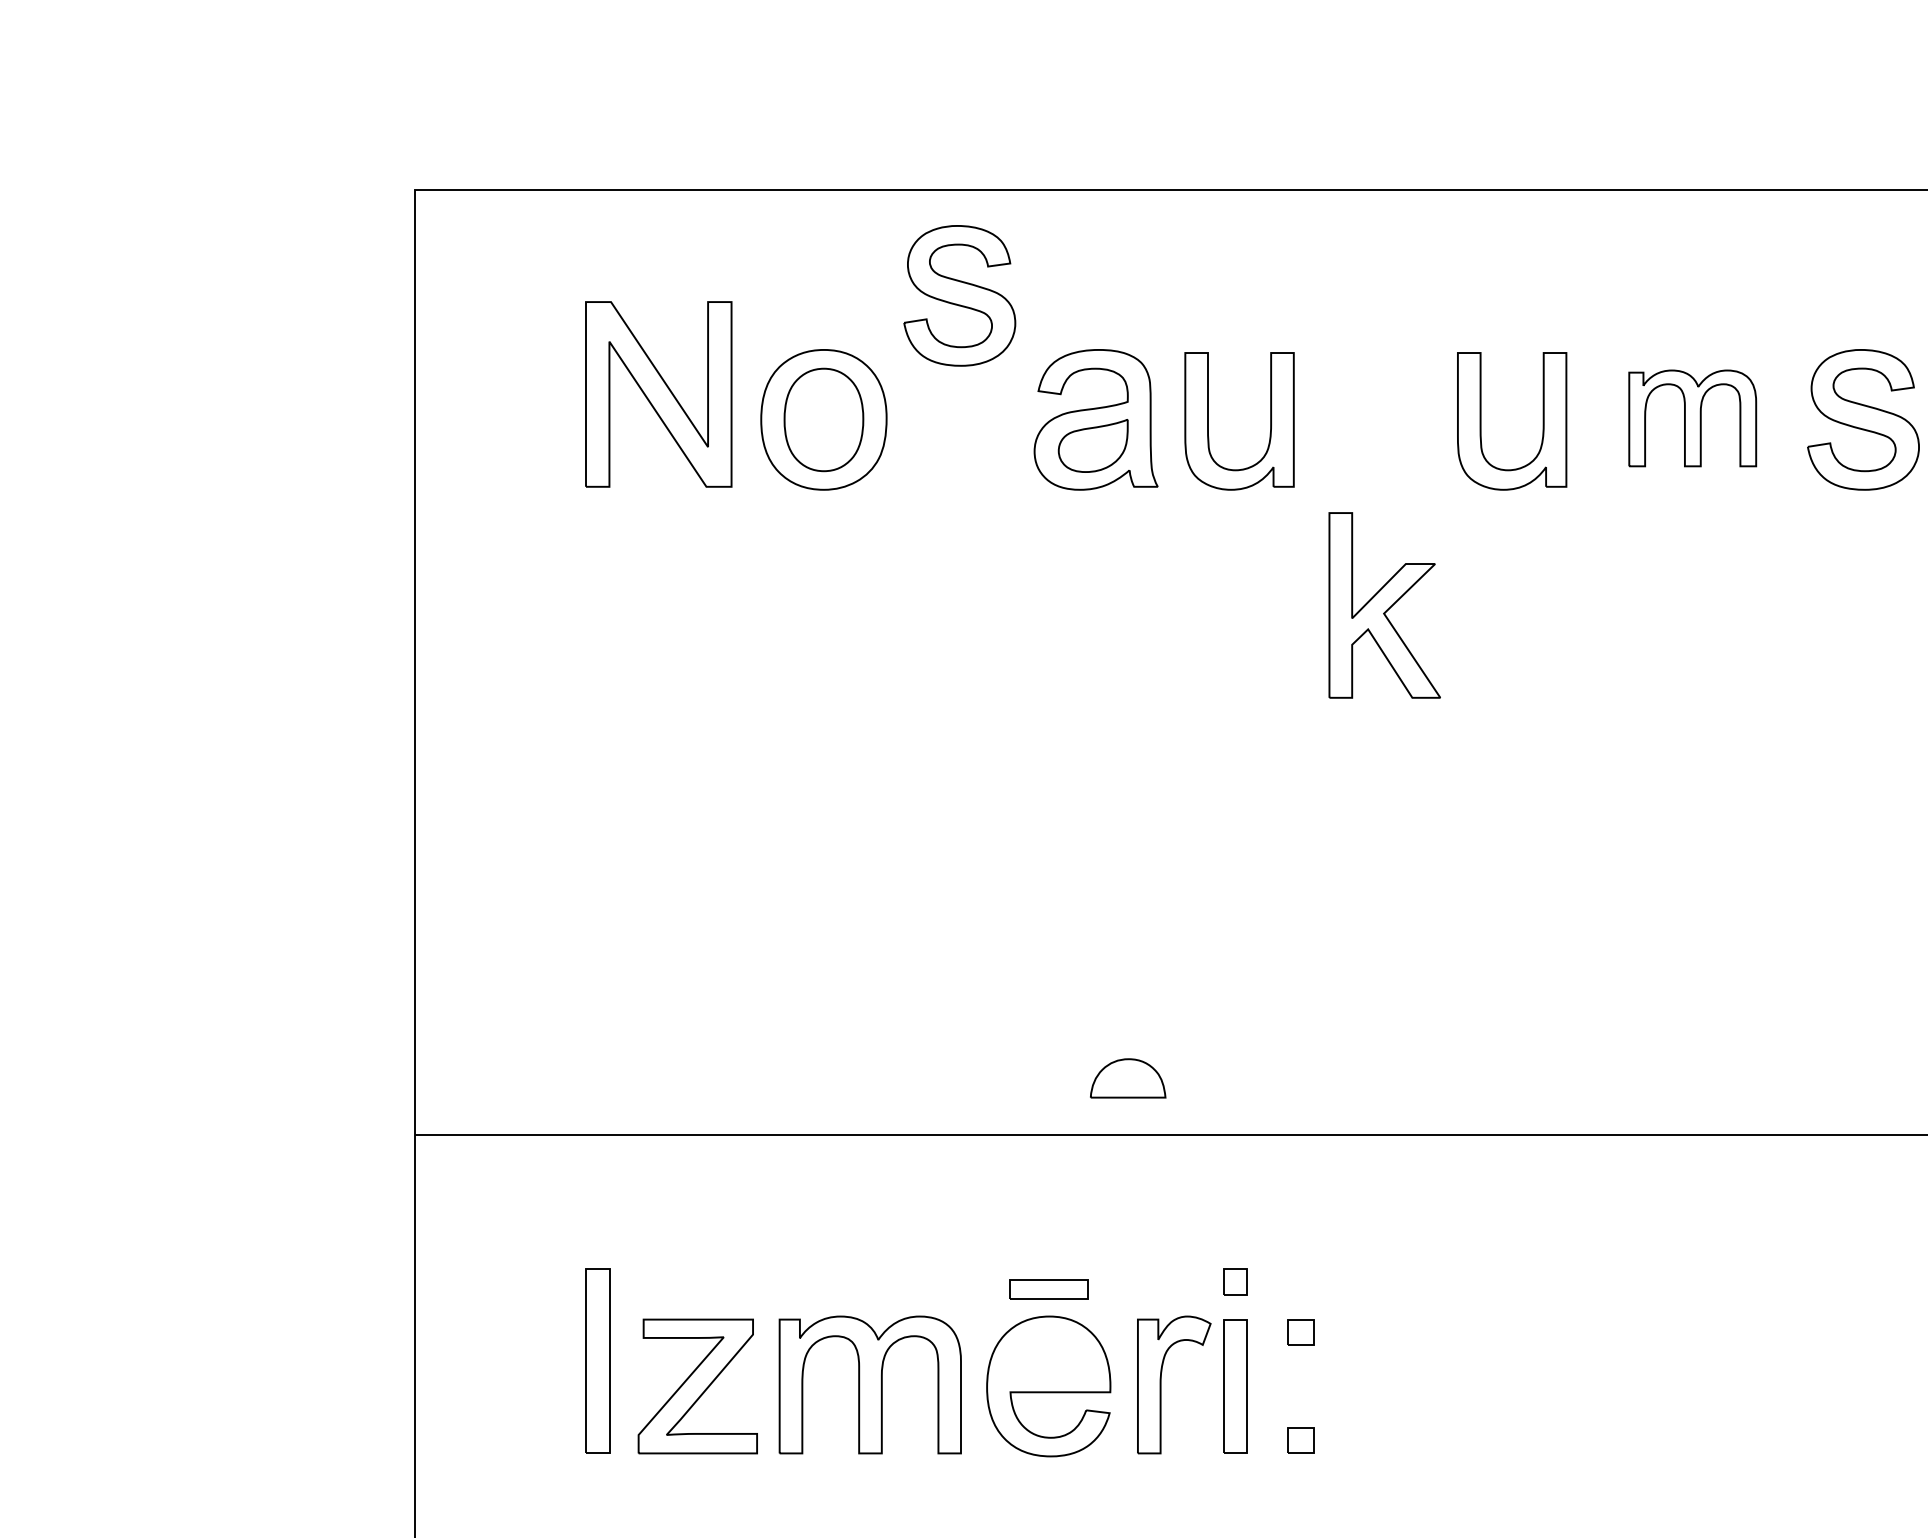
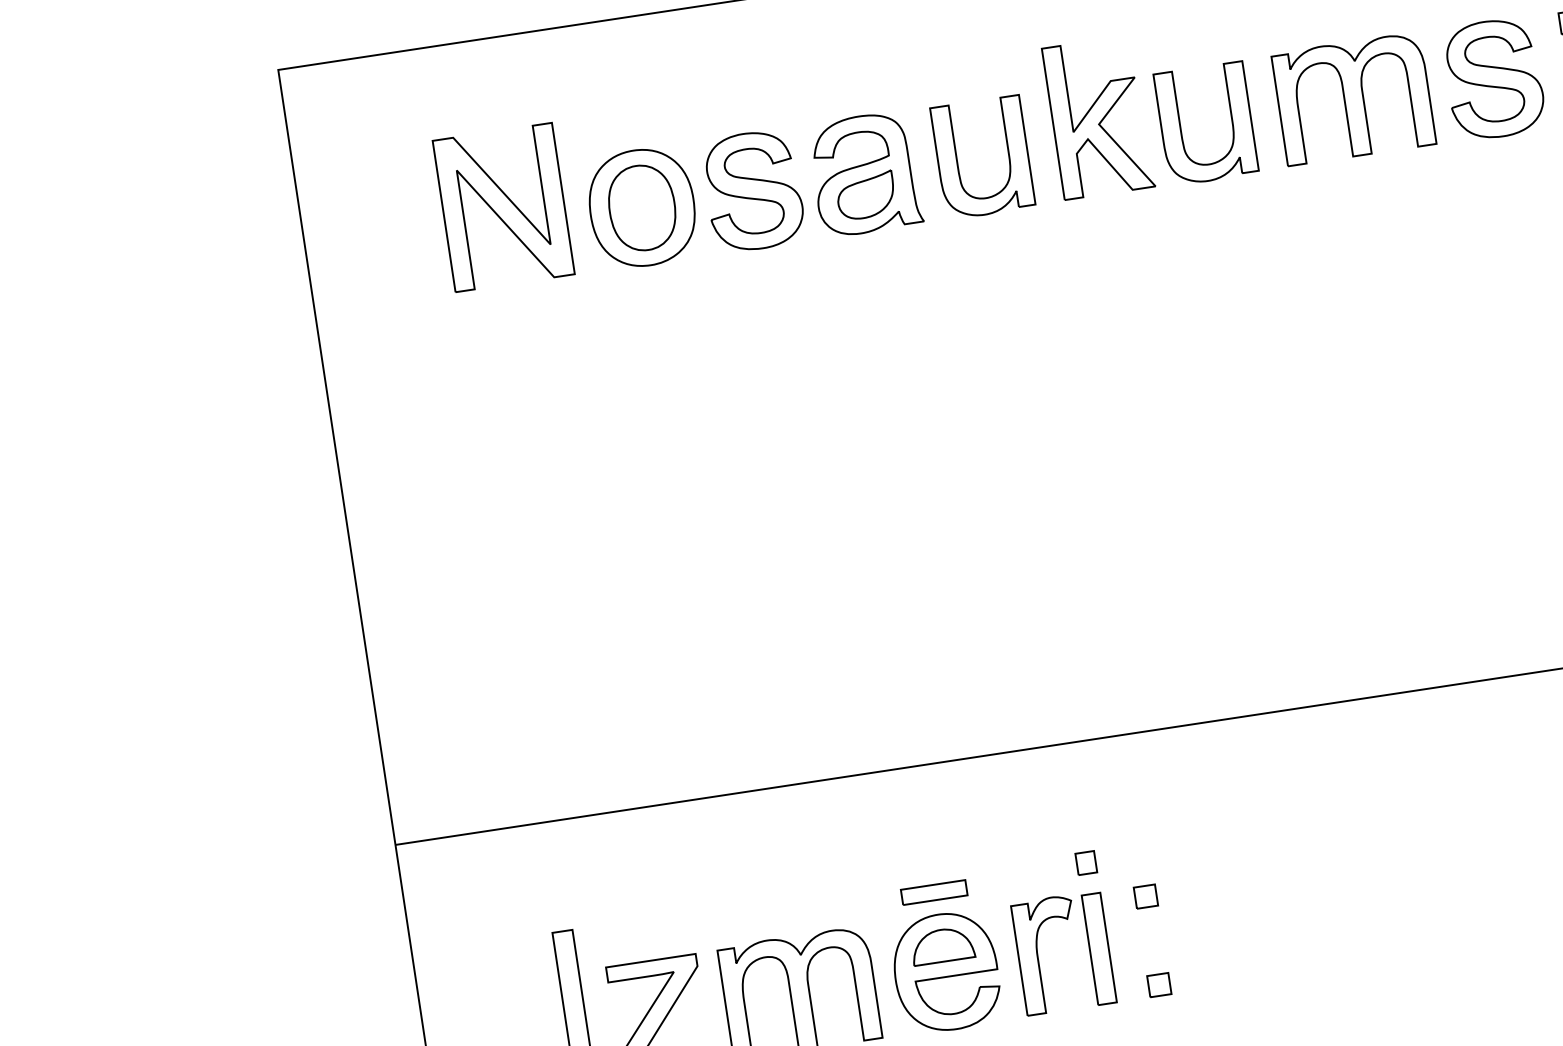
part: (959, 295) -> (753, 190), moved
part: (1692, 418) -> (1353, 99), size x1.43
part: (1384, 605) -> (1098, 117), moved
part: (1128, 1078) -> (942, 945), moved

